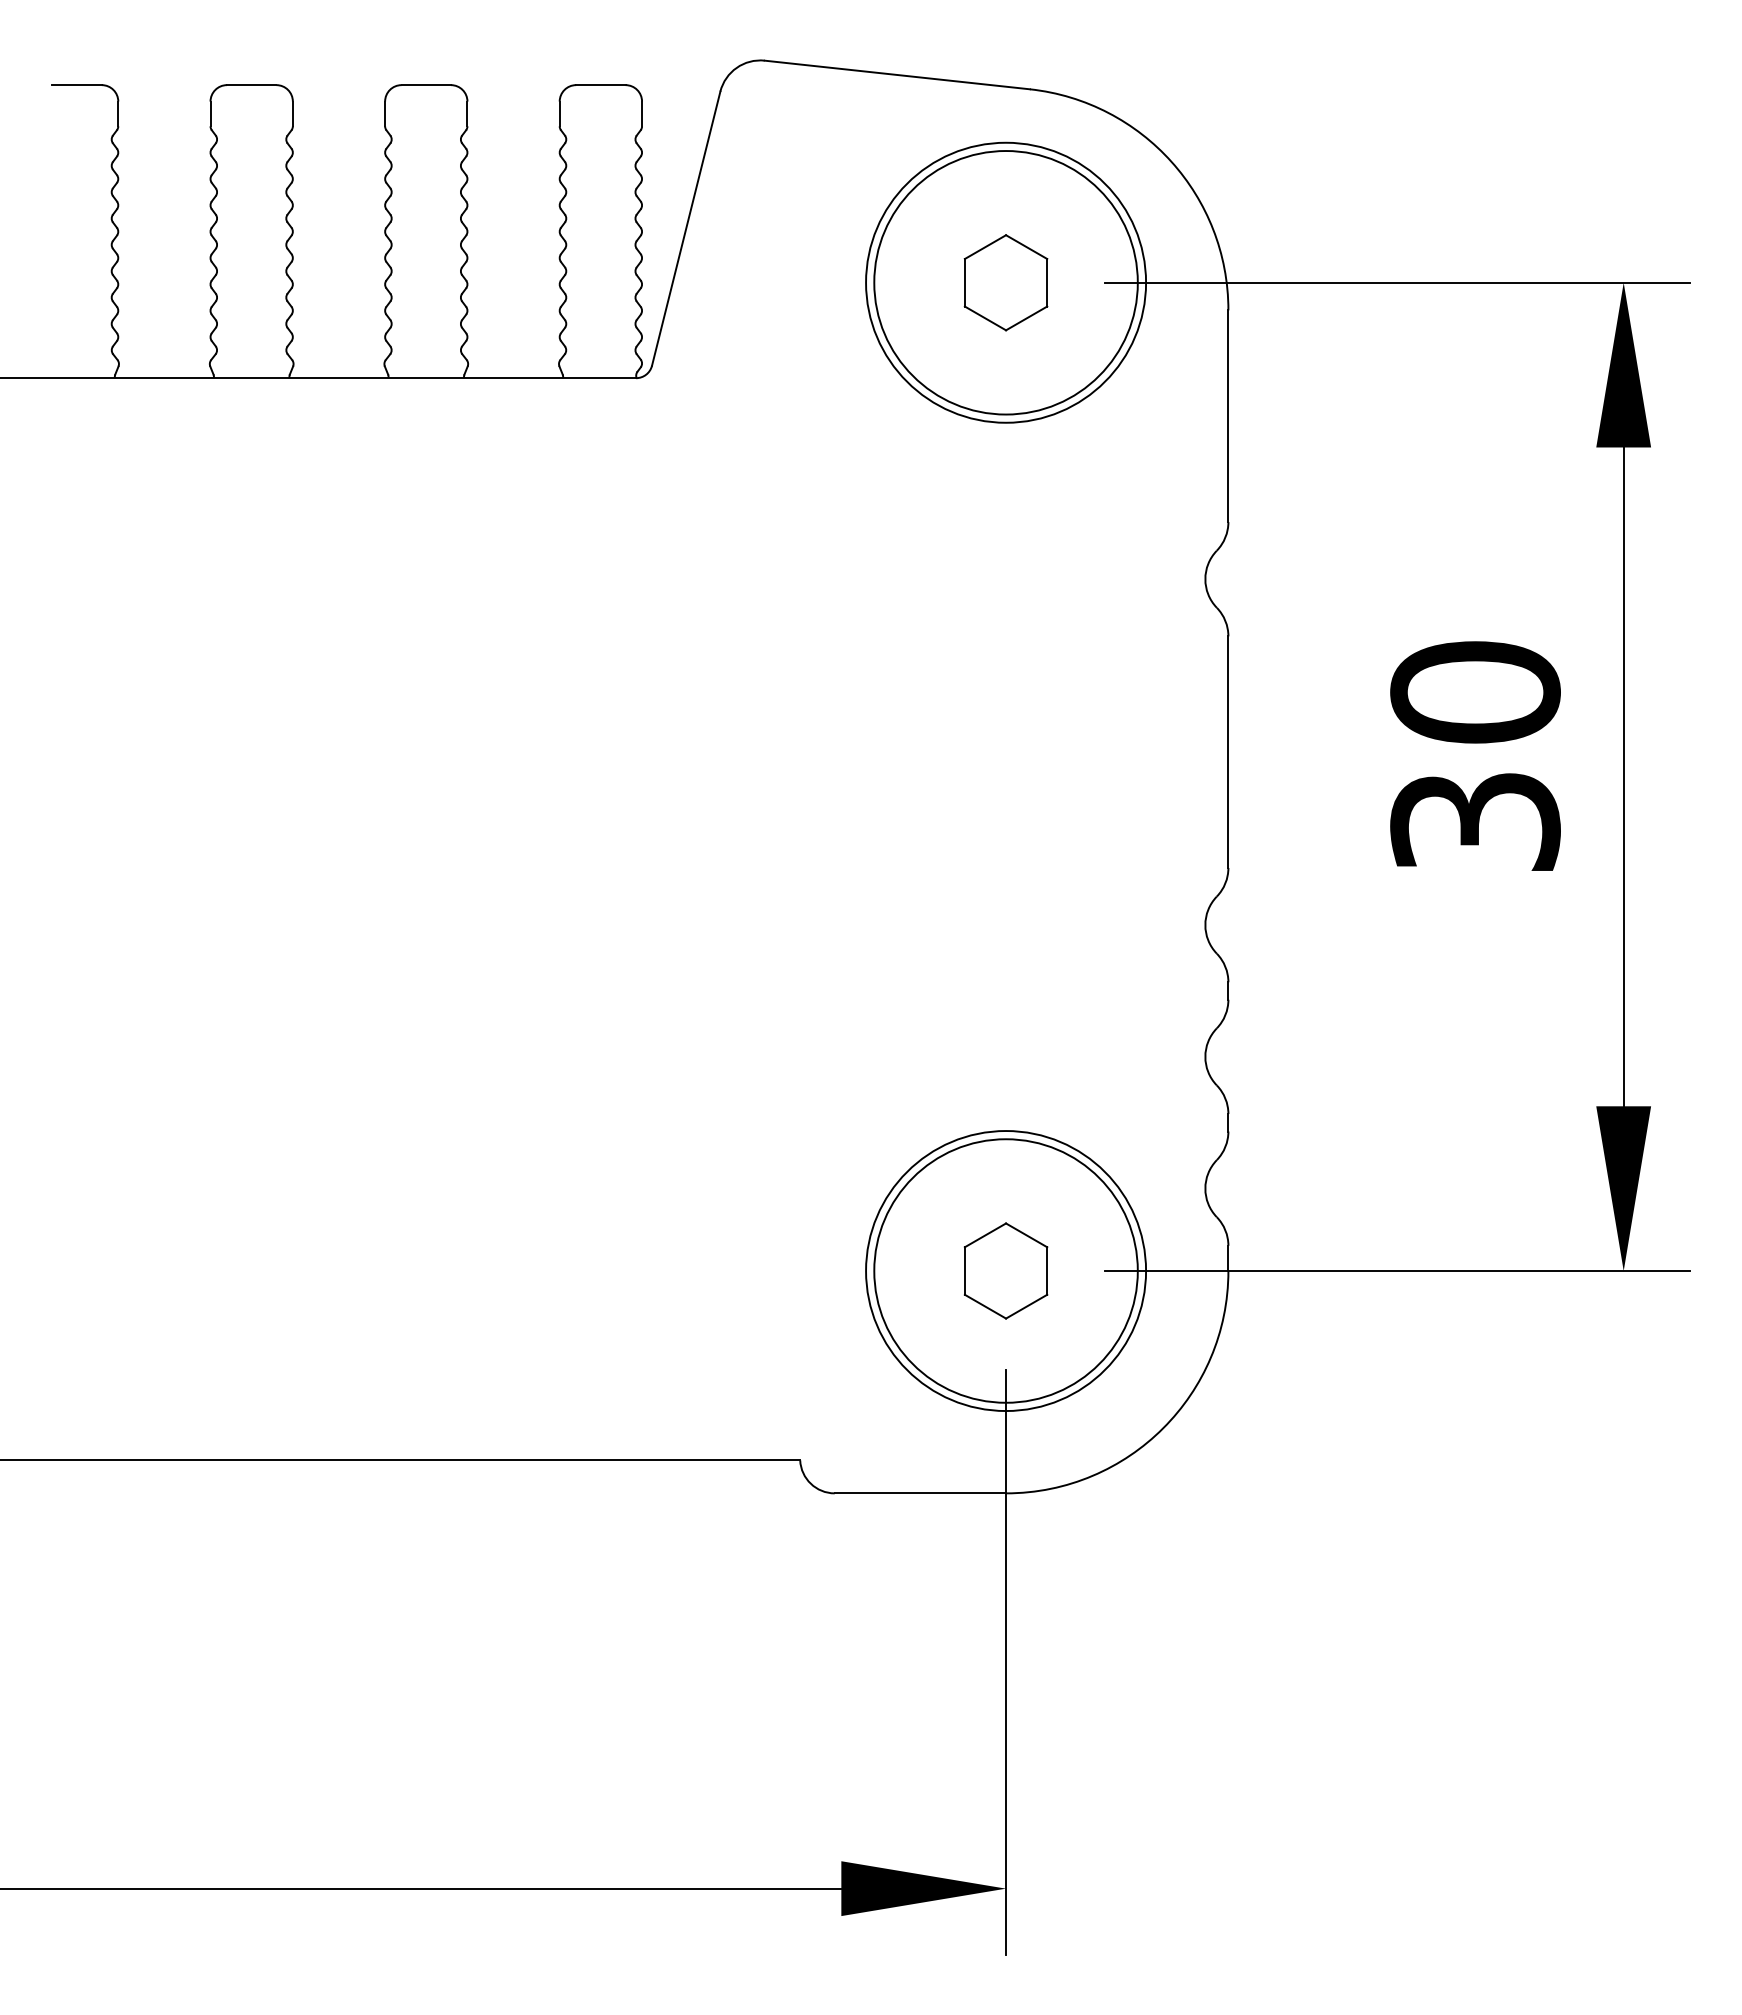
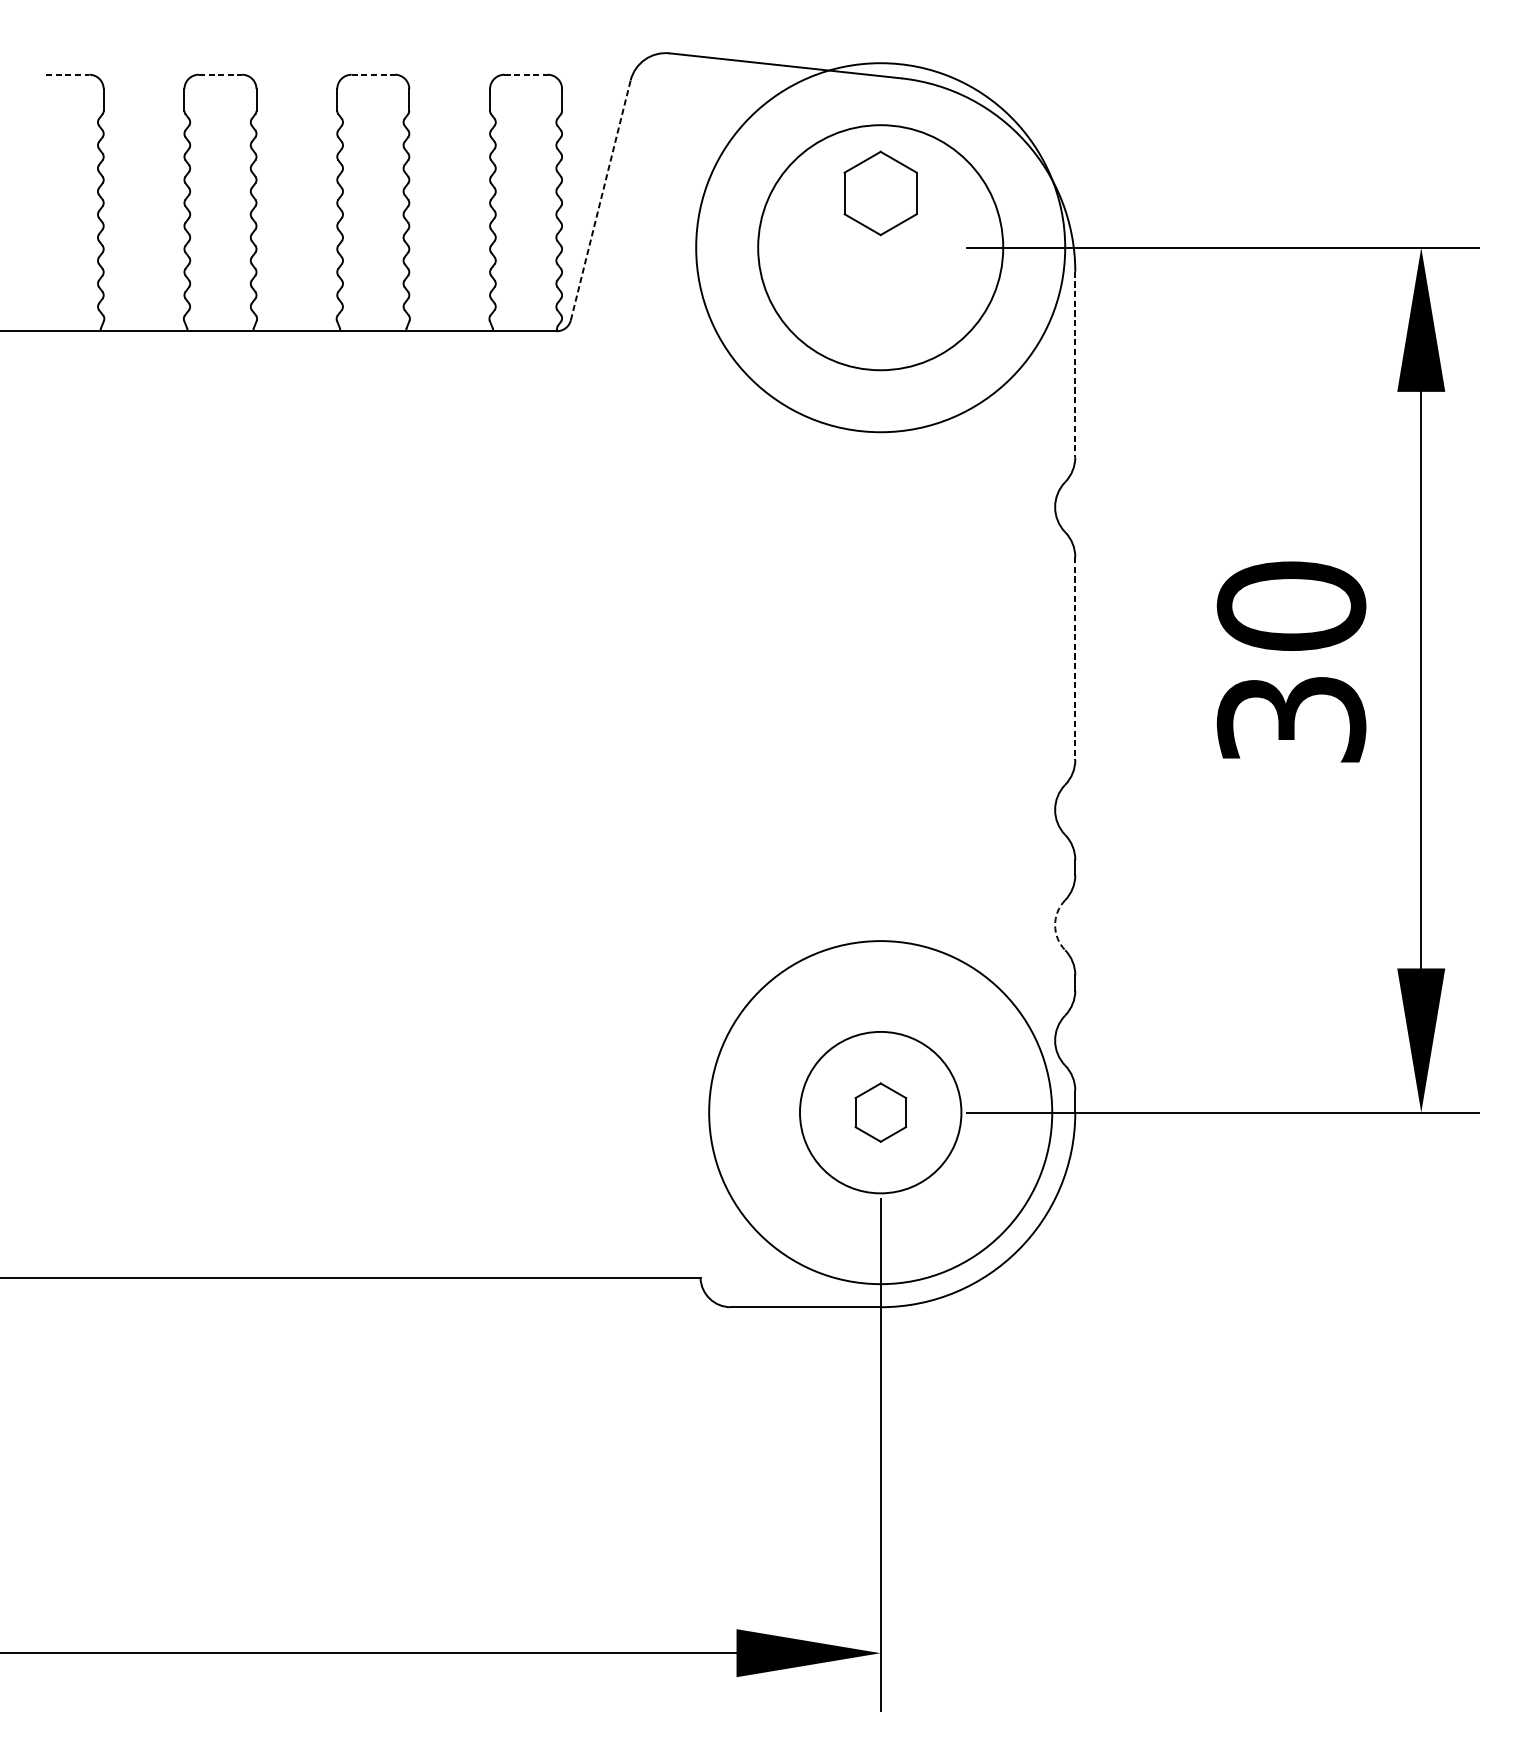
line: (77, 85) -> (68, 75), solid -> dashed
line: (251, 85) -> (220, 75), solid -> dashed
line: (426, 85) -> (373, 75), solid -> dashed
line: (600, 85) -> (525, 75), solid -> dashed
line: (686, 228) -> (601, 200), solid -> dashed
circle: (1005, 282) -> (880, 247), size x1.6
part: (1005, 282) -> (880, 193), moved
line: (1228, 416) -> (1075, 364), solid -> dashed
line: (1228, 752) -> (1075, 658), solid -> dashed
arc: (1205, 1056) -> (1055, 924), solid -> dashed
circle: (1005, 1270) -> (880, 1112), size x0.7
part: (1006, 1270) -> (881, 1112), size x0.7
circle: (1006, 1271) -> (881, 1113), size x1.4

